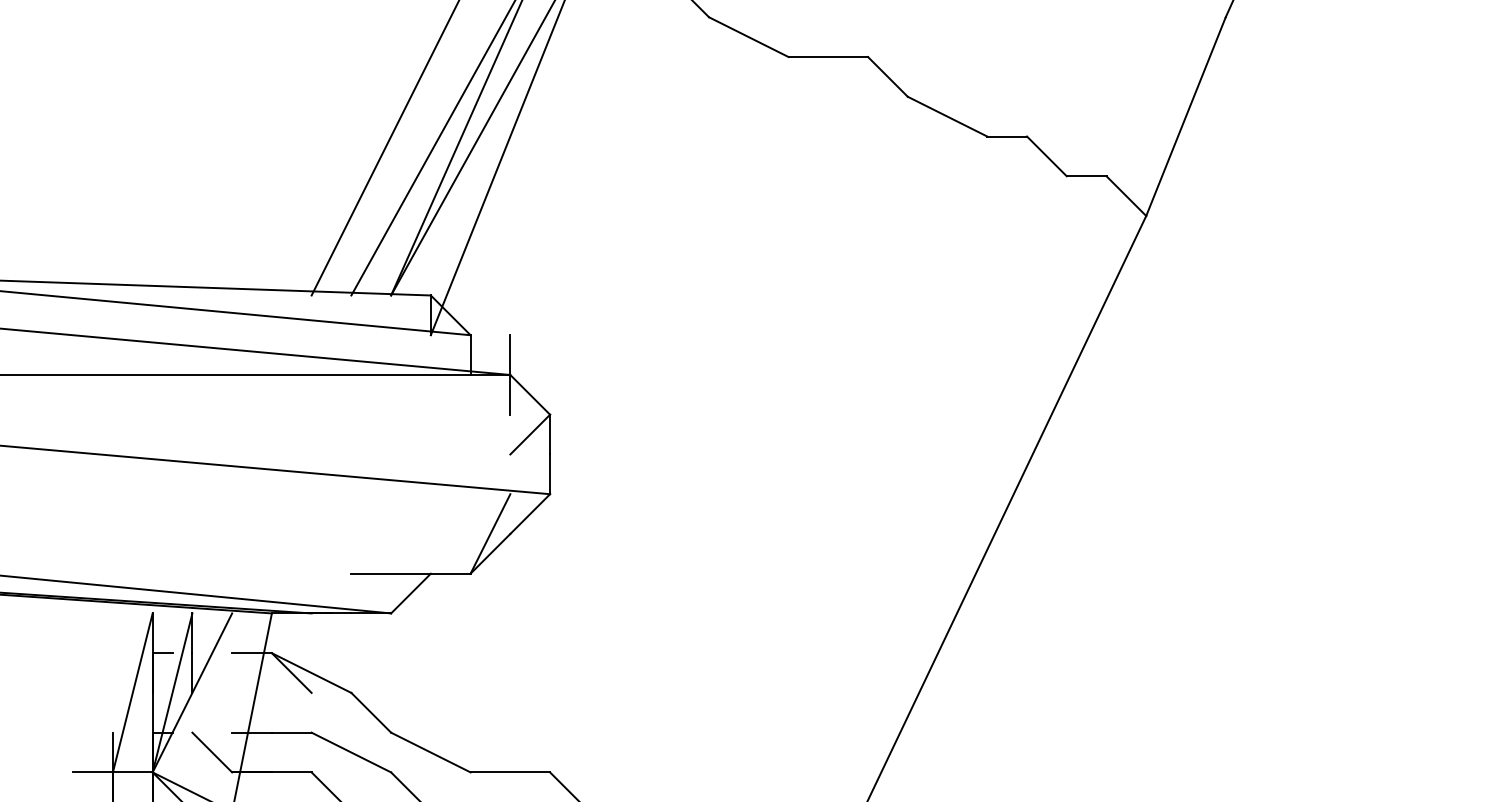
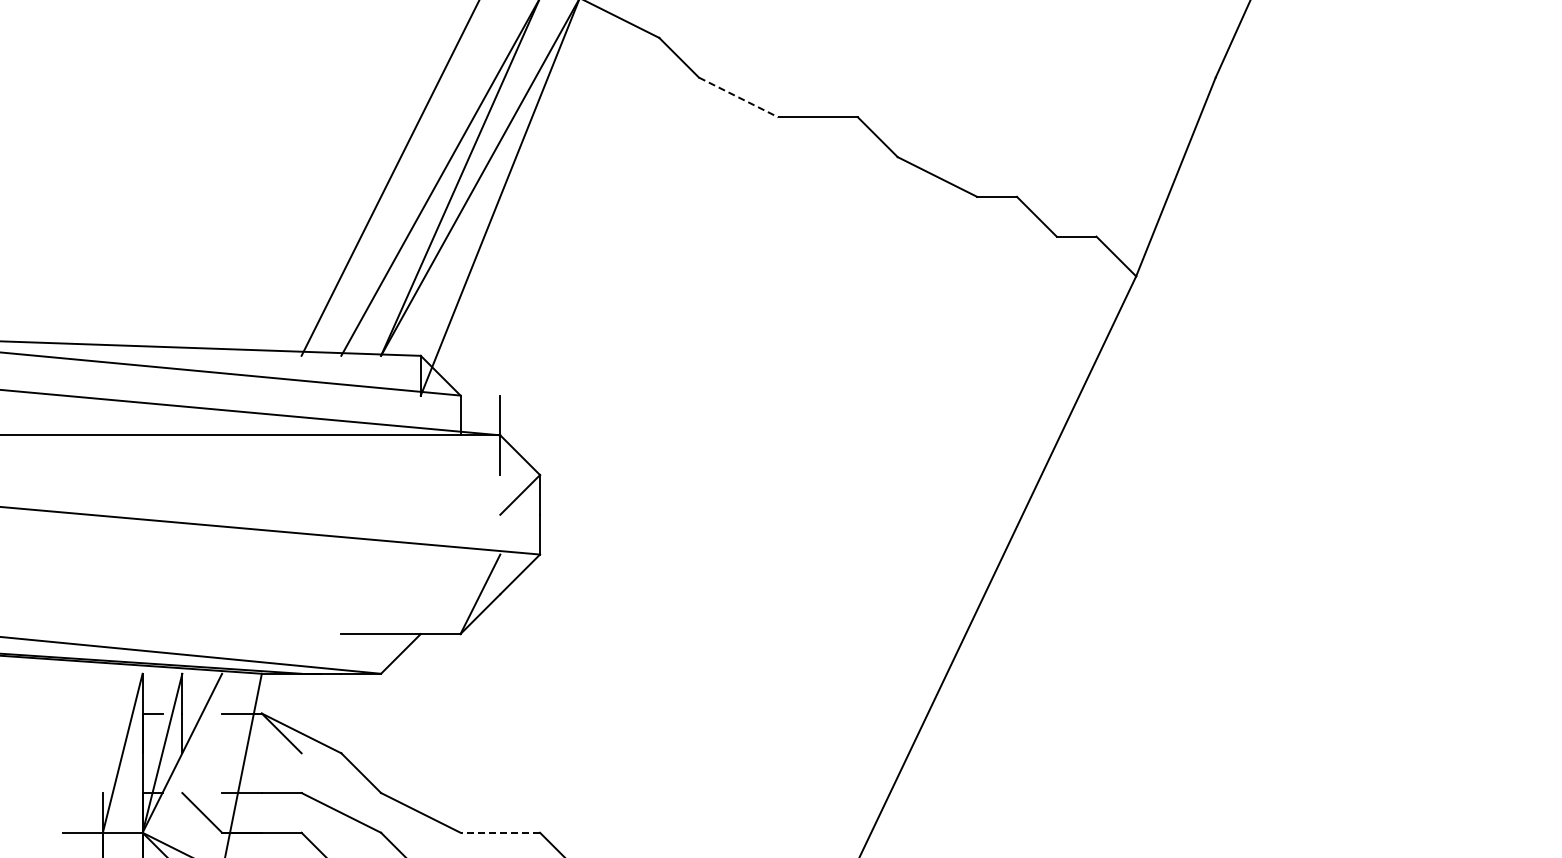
line: (749, 37) -> (739, 97), solid -> dashed
line: (510, 772) -> (500, 832), solid -> dashed

